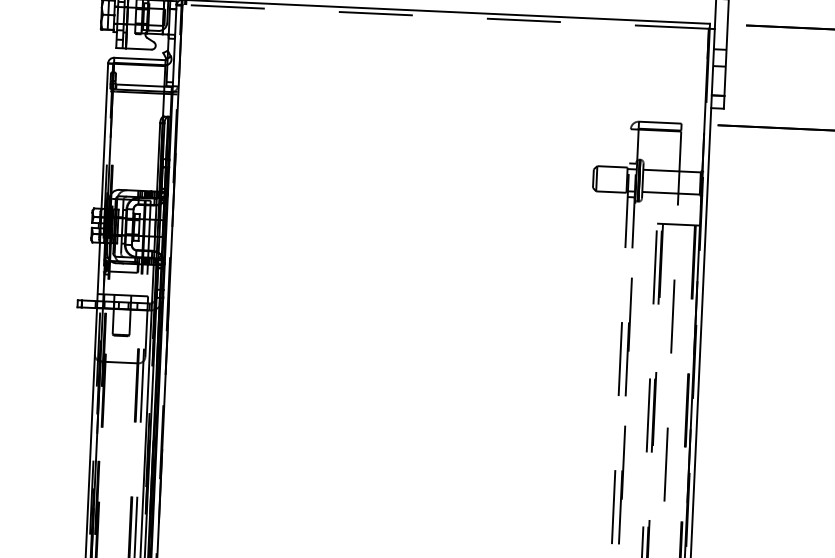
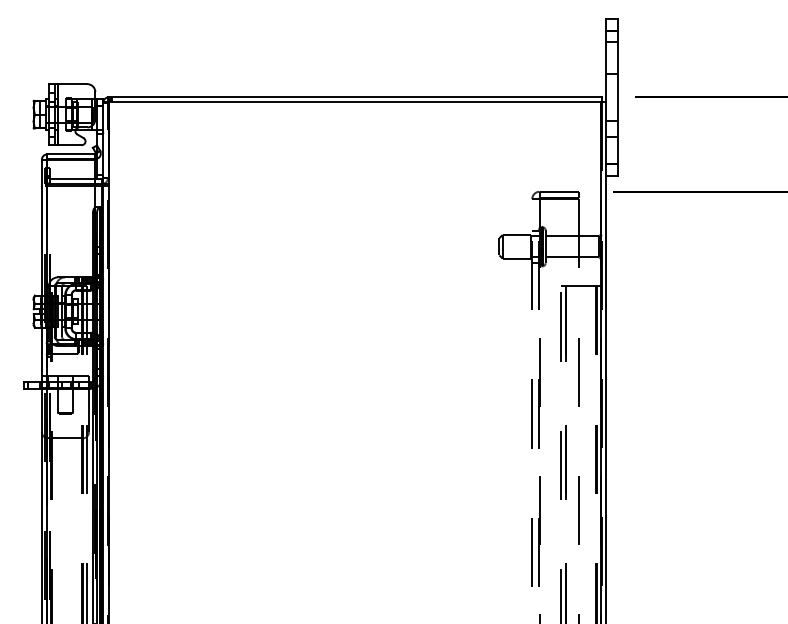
line: (445, 17) -> (354, 102), dashed -> solid

